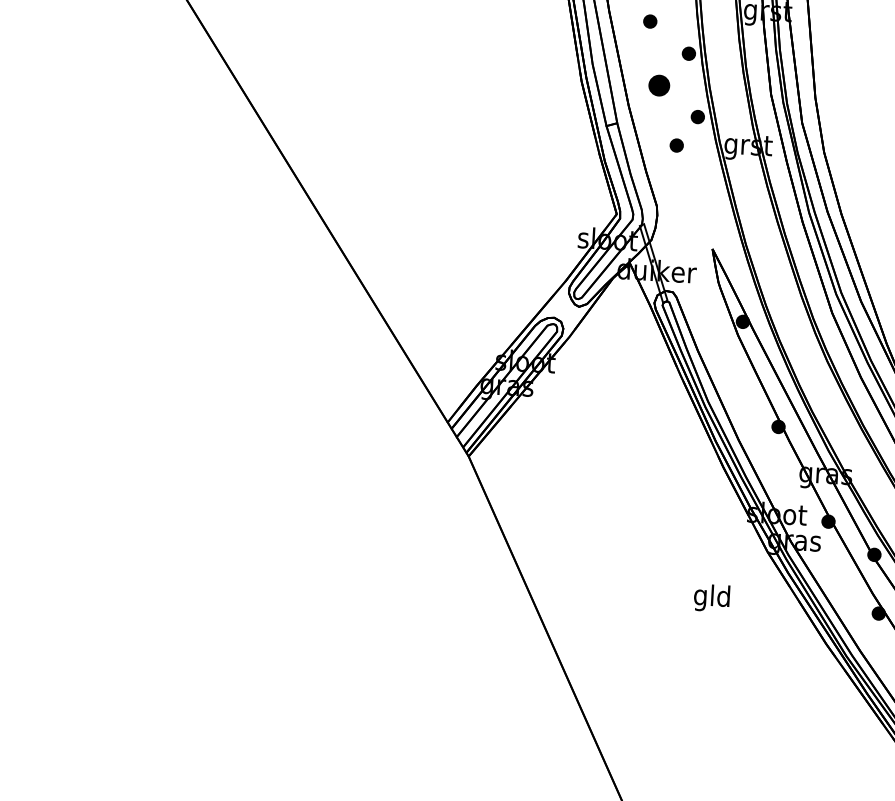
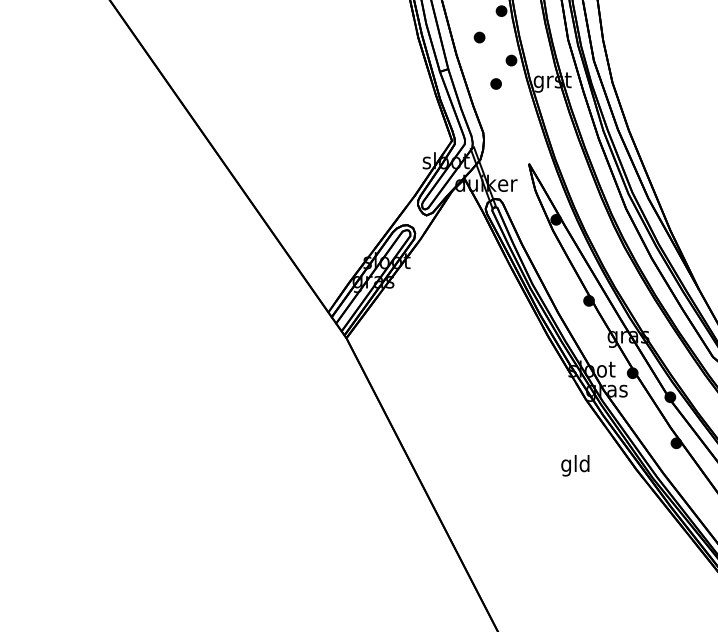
part: (659, 85) -> (479, 37), size x0.62
text: (712, 597) -> (575, 465), moved

